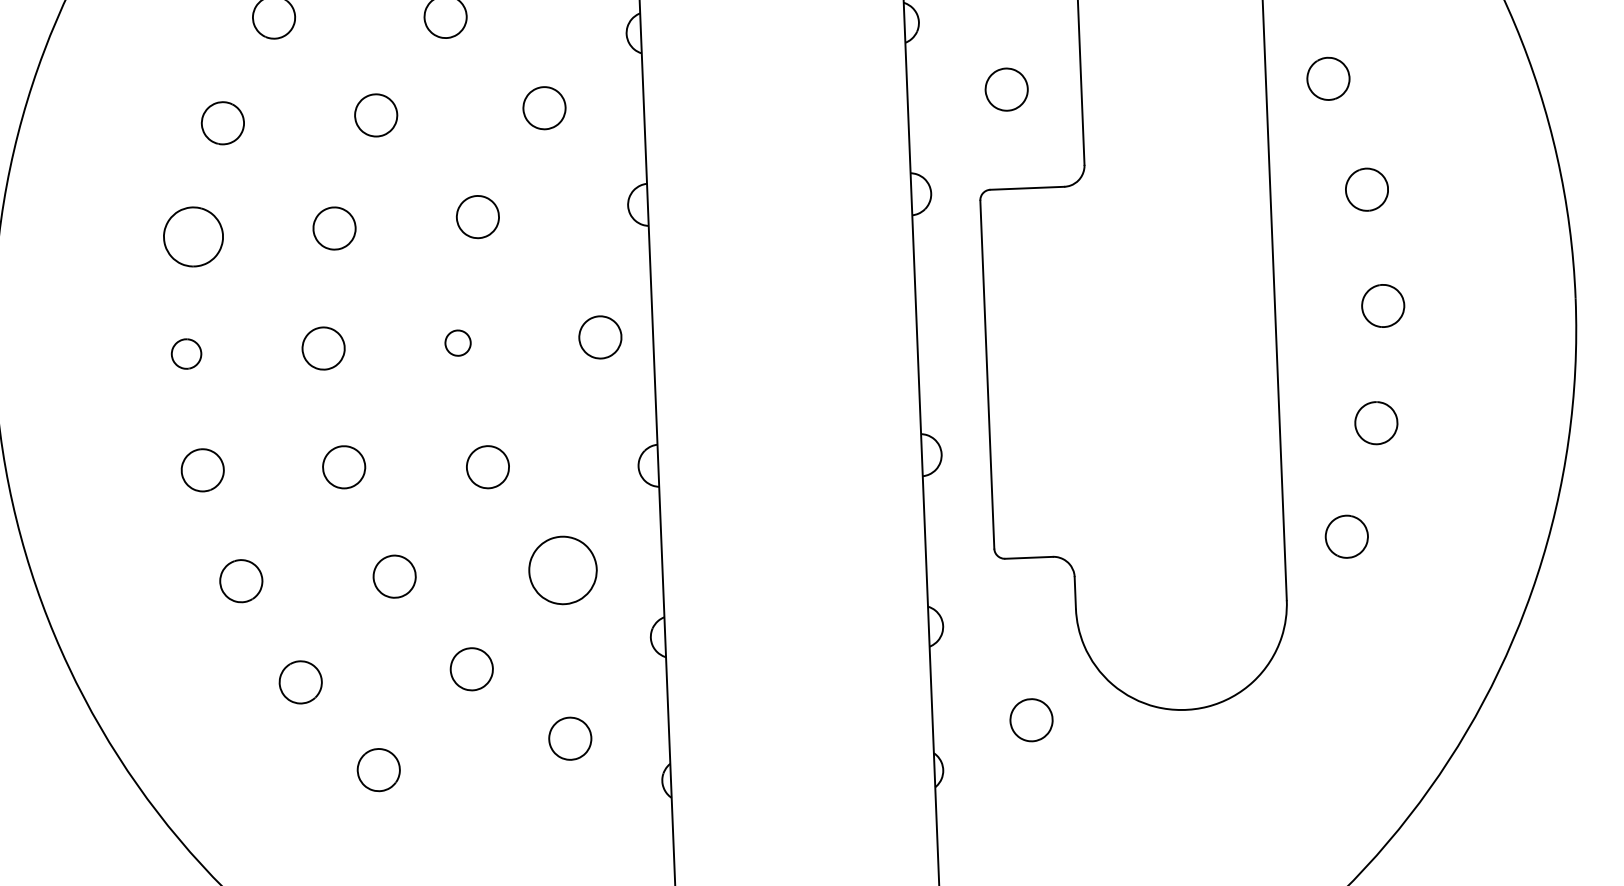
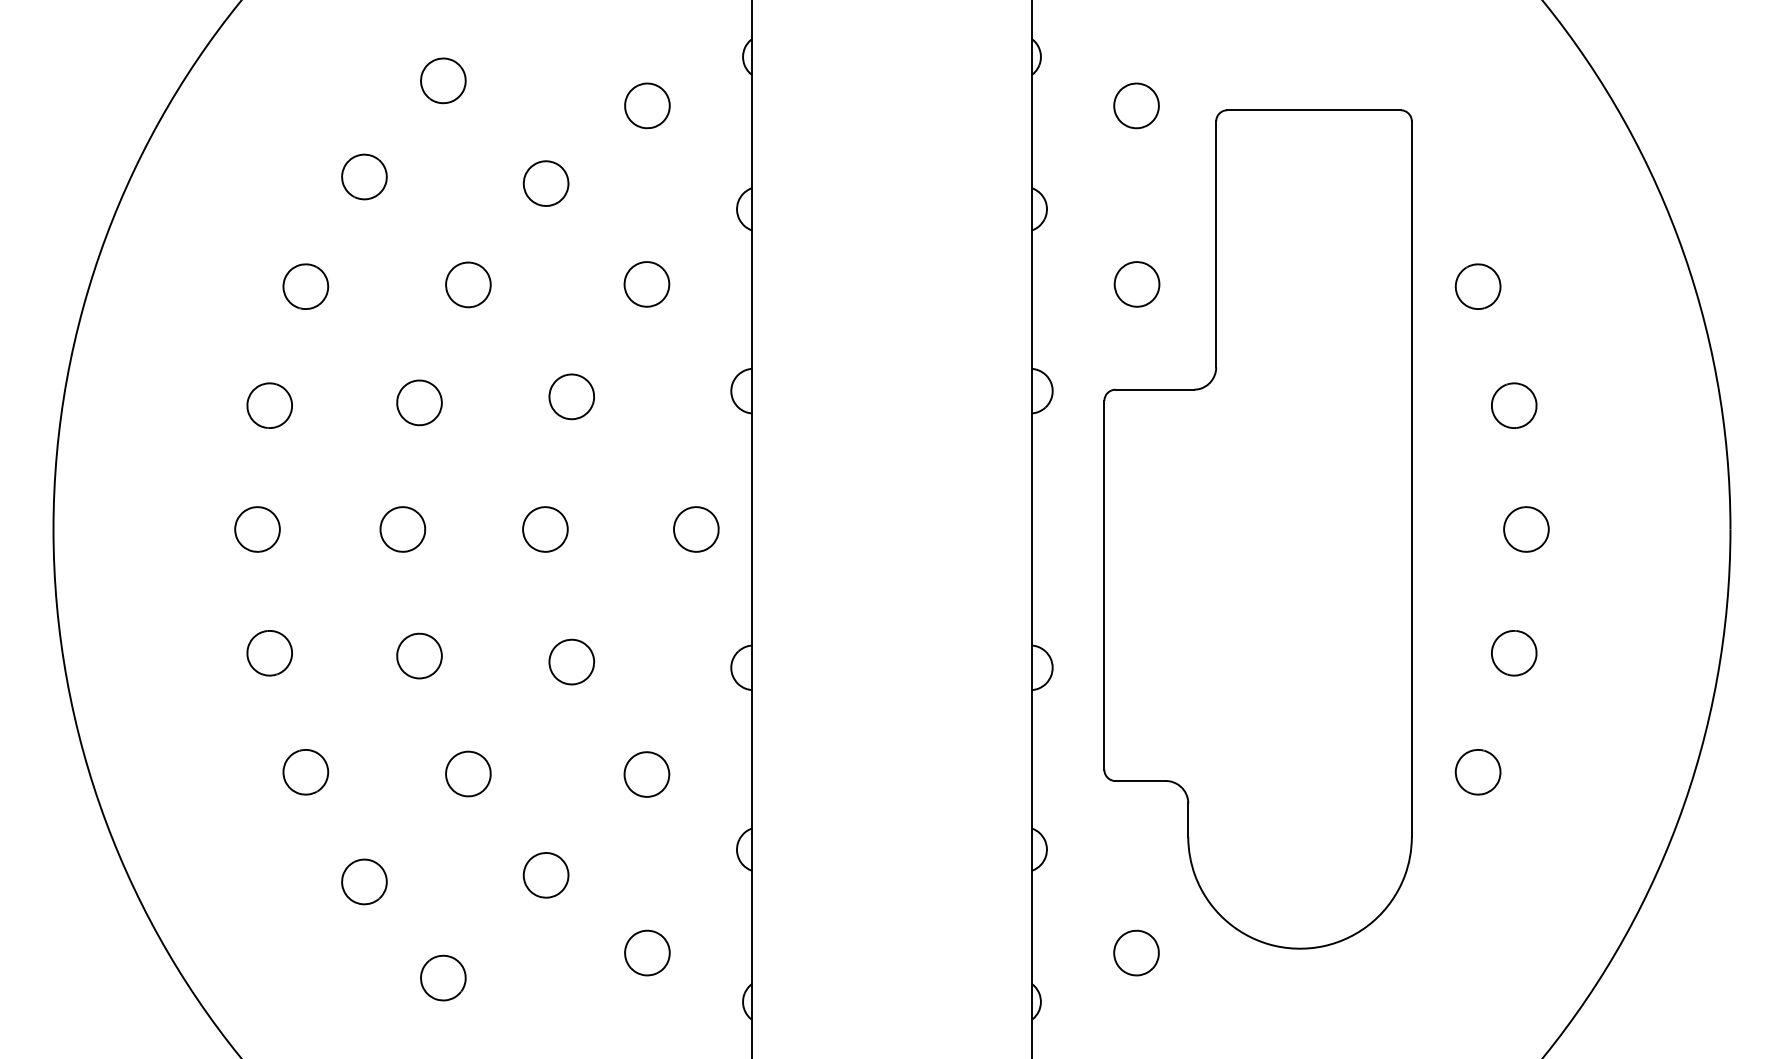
part: (193, 236) -> (269, 405), size x0.71
part: (458, 343) -> (545, 529), size x1.67
part: (186, 354) -> (257, 529), size x1.43
part: (562, 570) -> (646, 774), size x0.62

